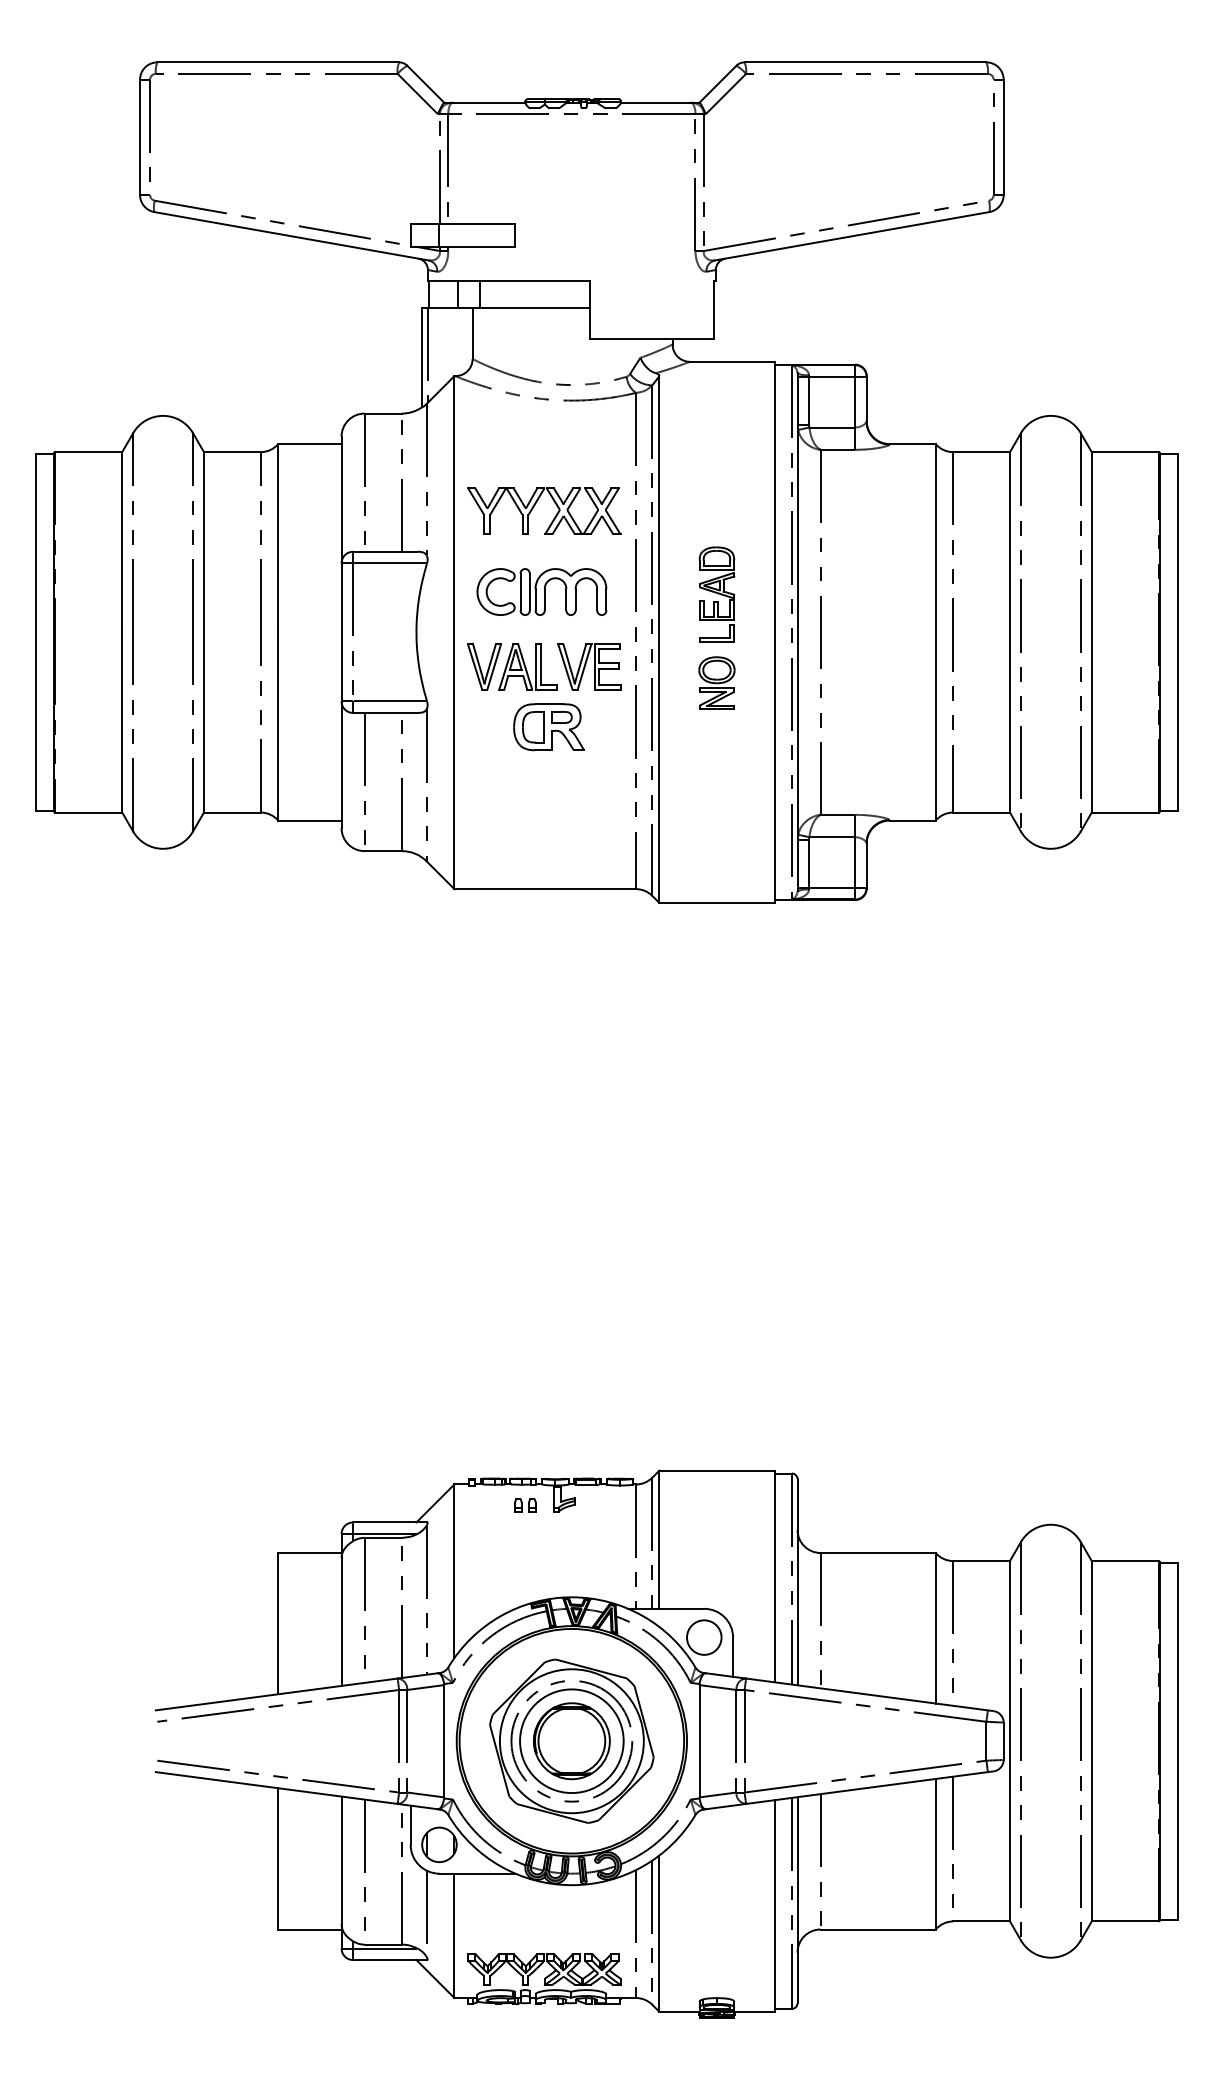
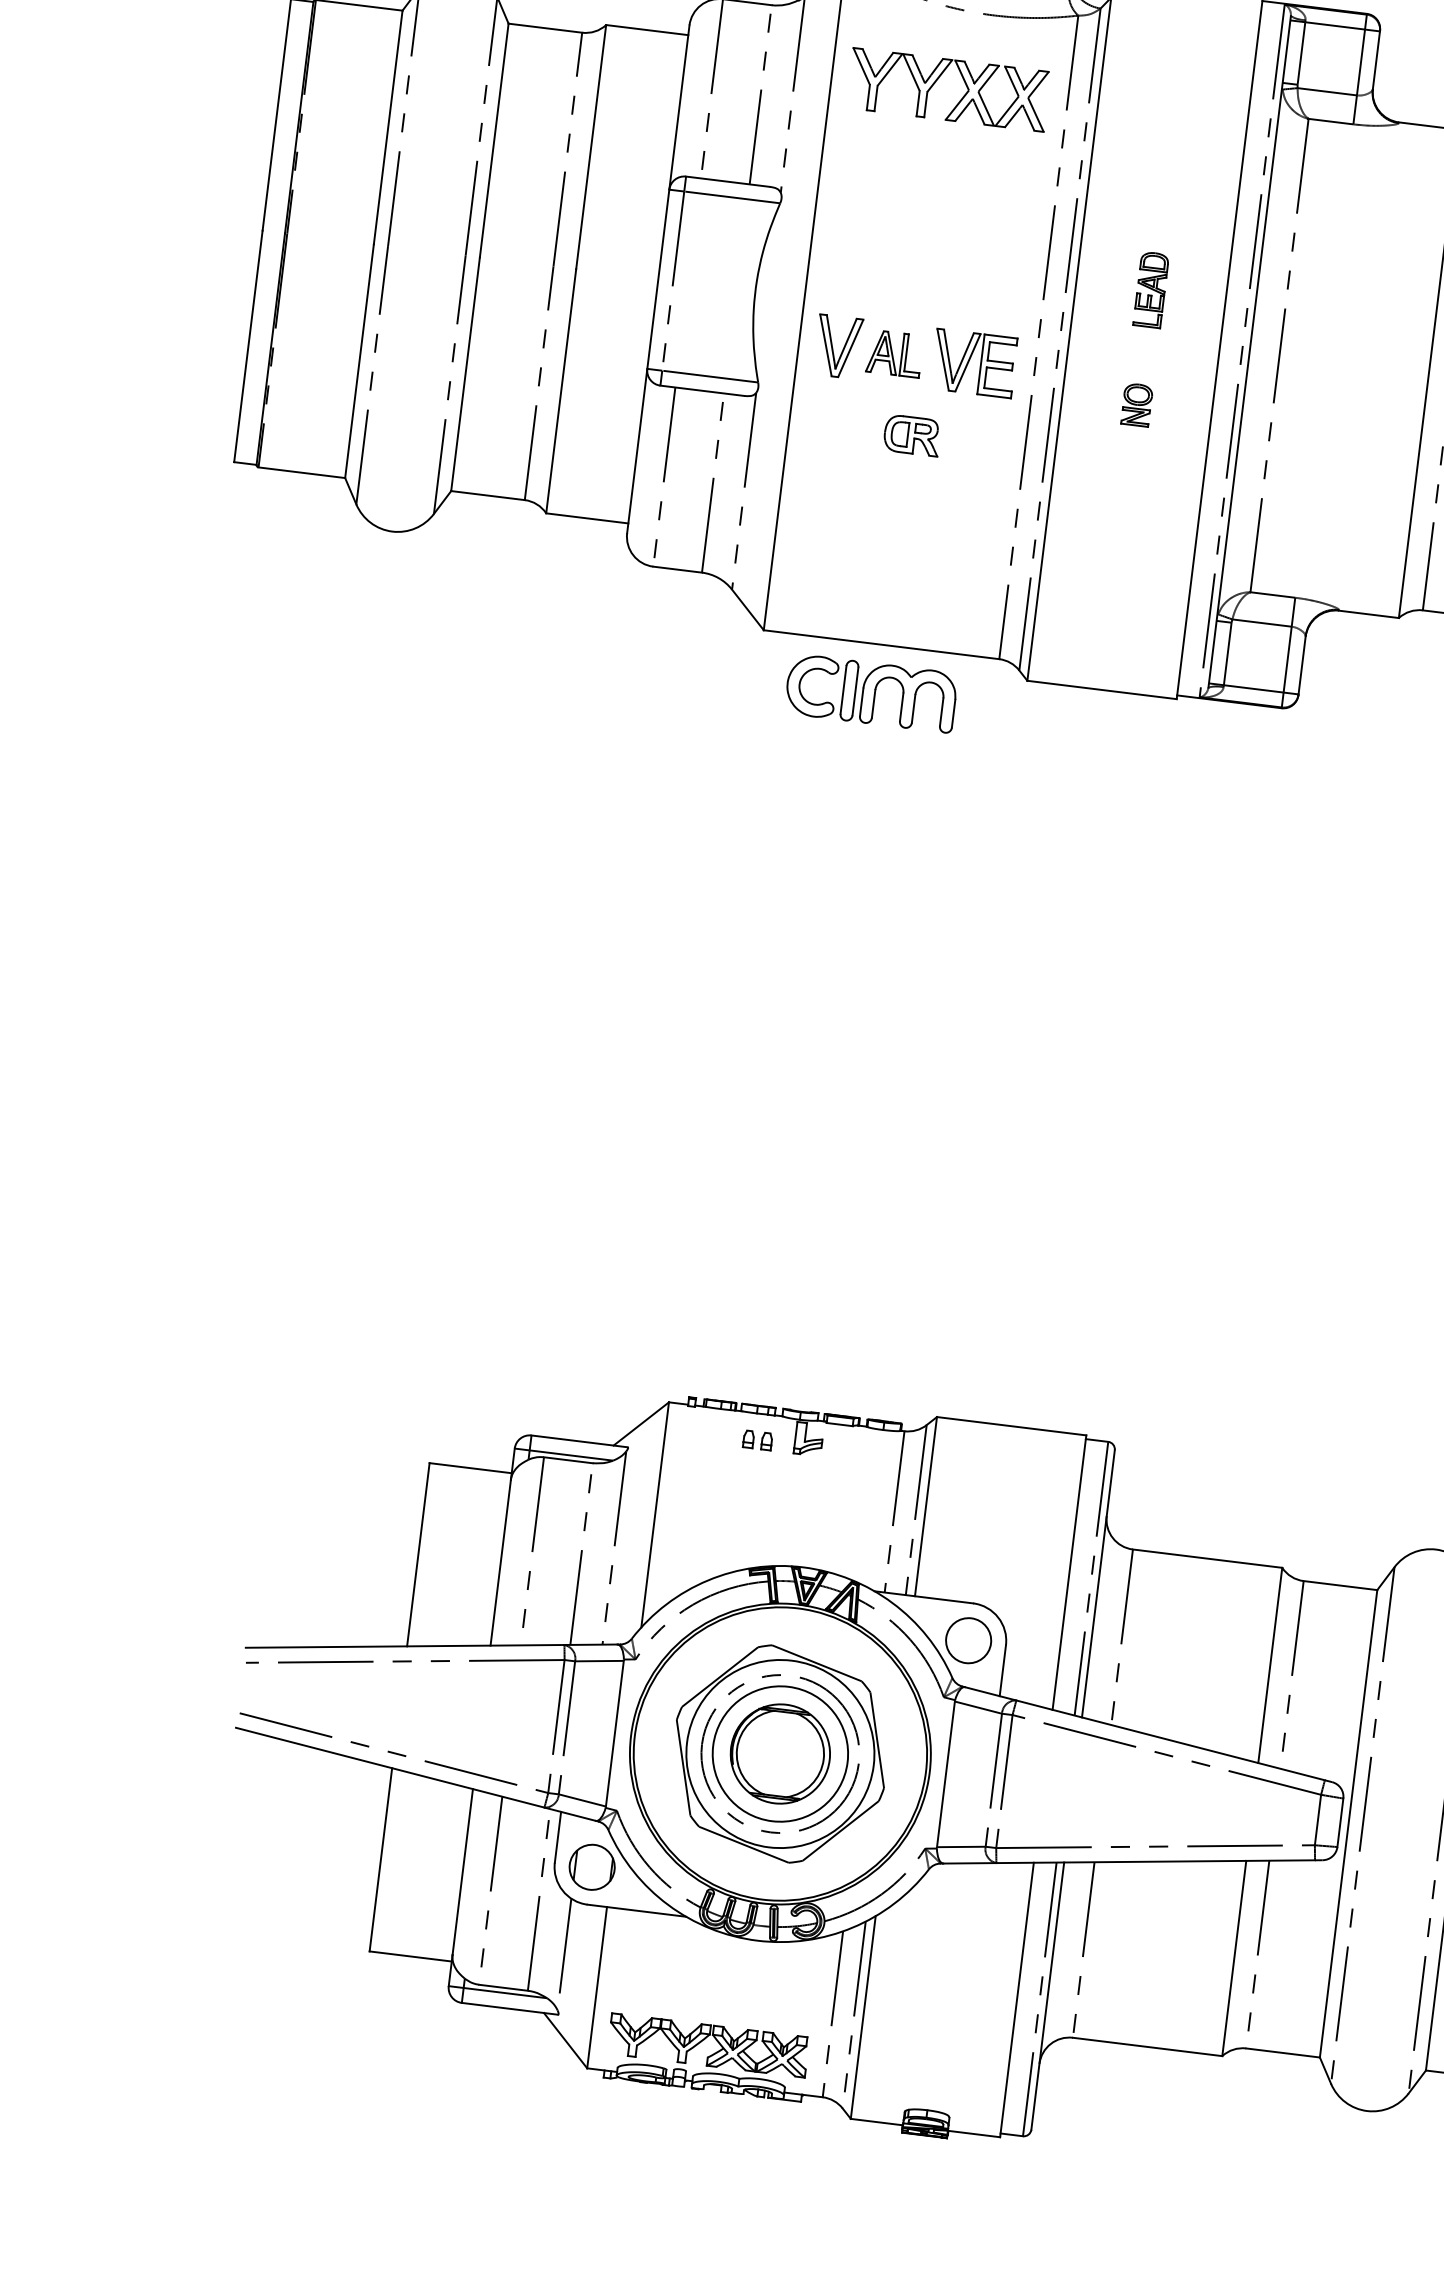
part: (535, 505) -> (937, 80), moved
part: (541, 591) -> (870, 692), moved
part: (716, 594) -> (1150, 289), size x0.6
part: (527, 666) -> (894, 353), size x0.7
part: (716, 682) -> (1136, 404), size x0.6
part: (548, 727) -> (911, 435), size x0.6

